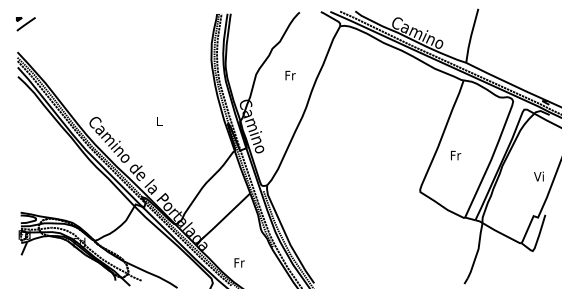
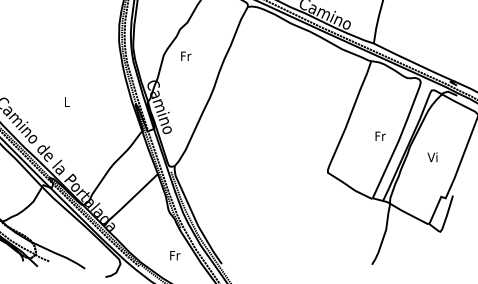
text: (290, 75) -> (186, 56), moved
text: (456, 155) -> (381, 136), moved
text: (538, 176) -> (432, 157), moved
text: (239, 262) -> (175, 255), moved

